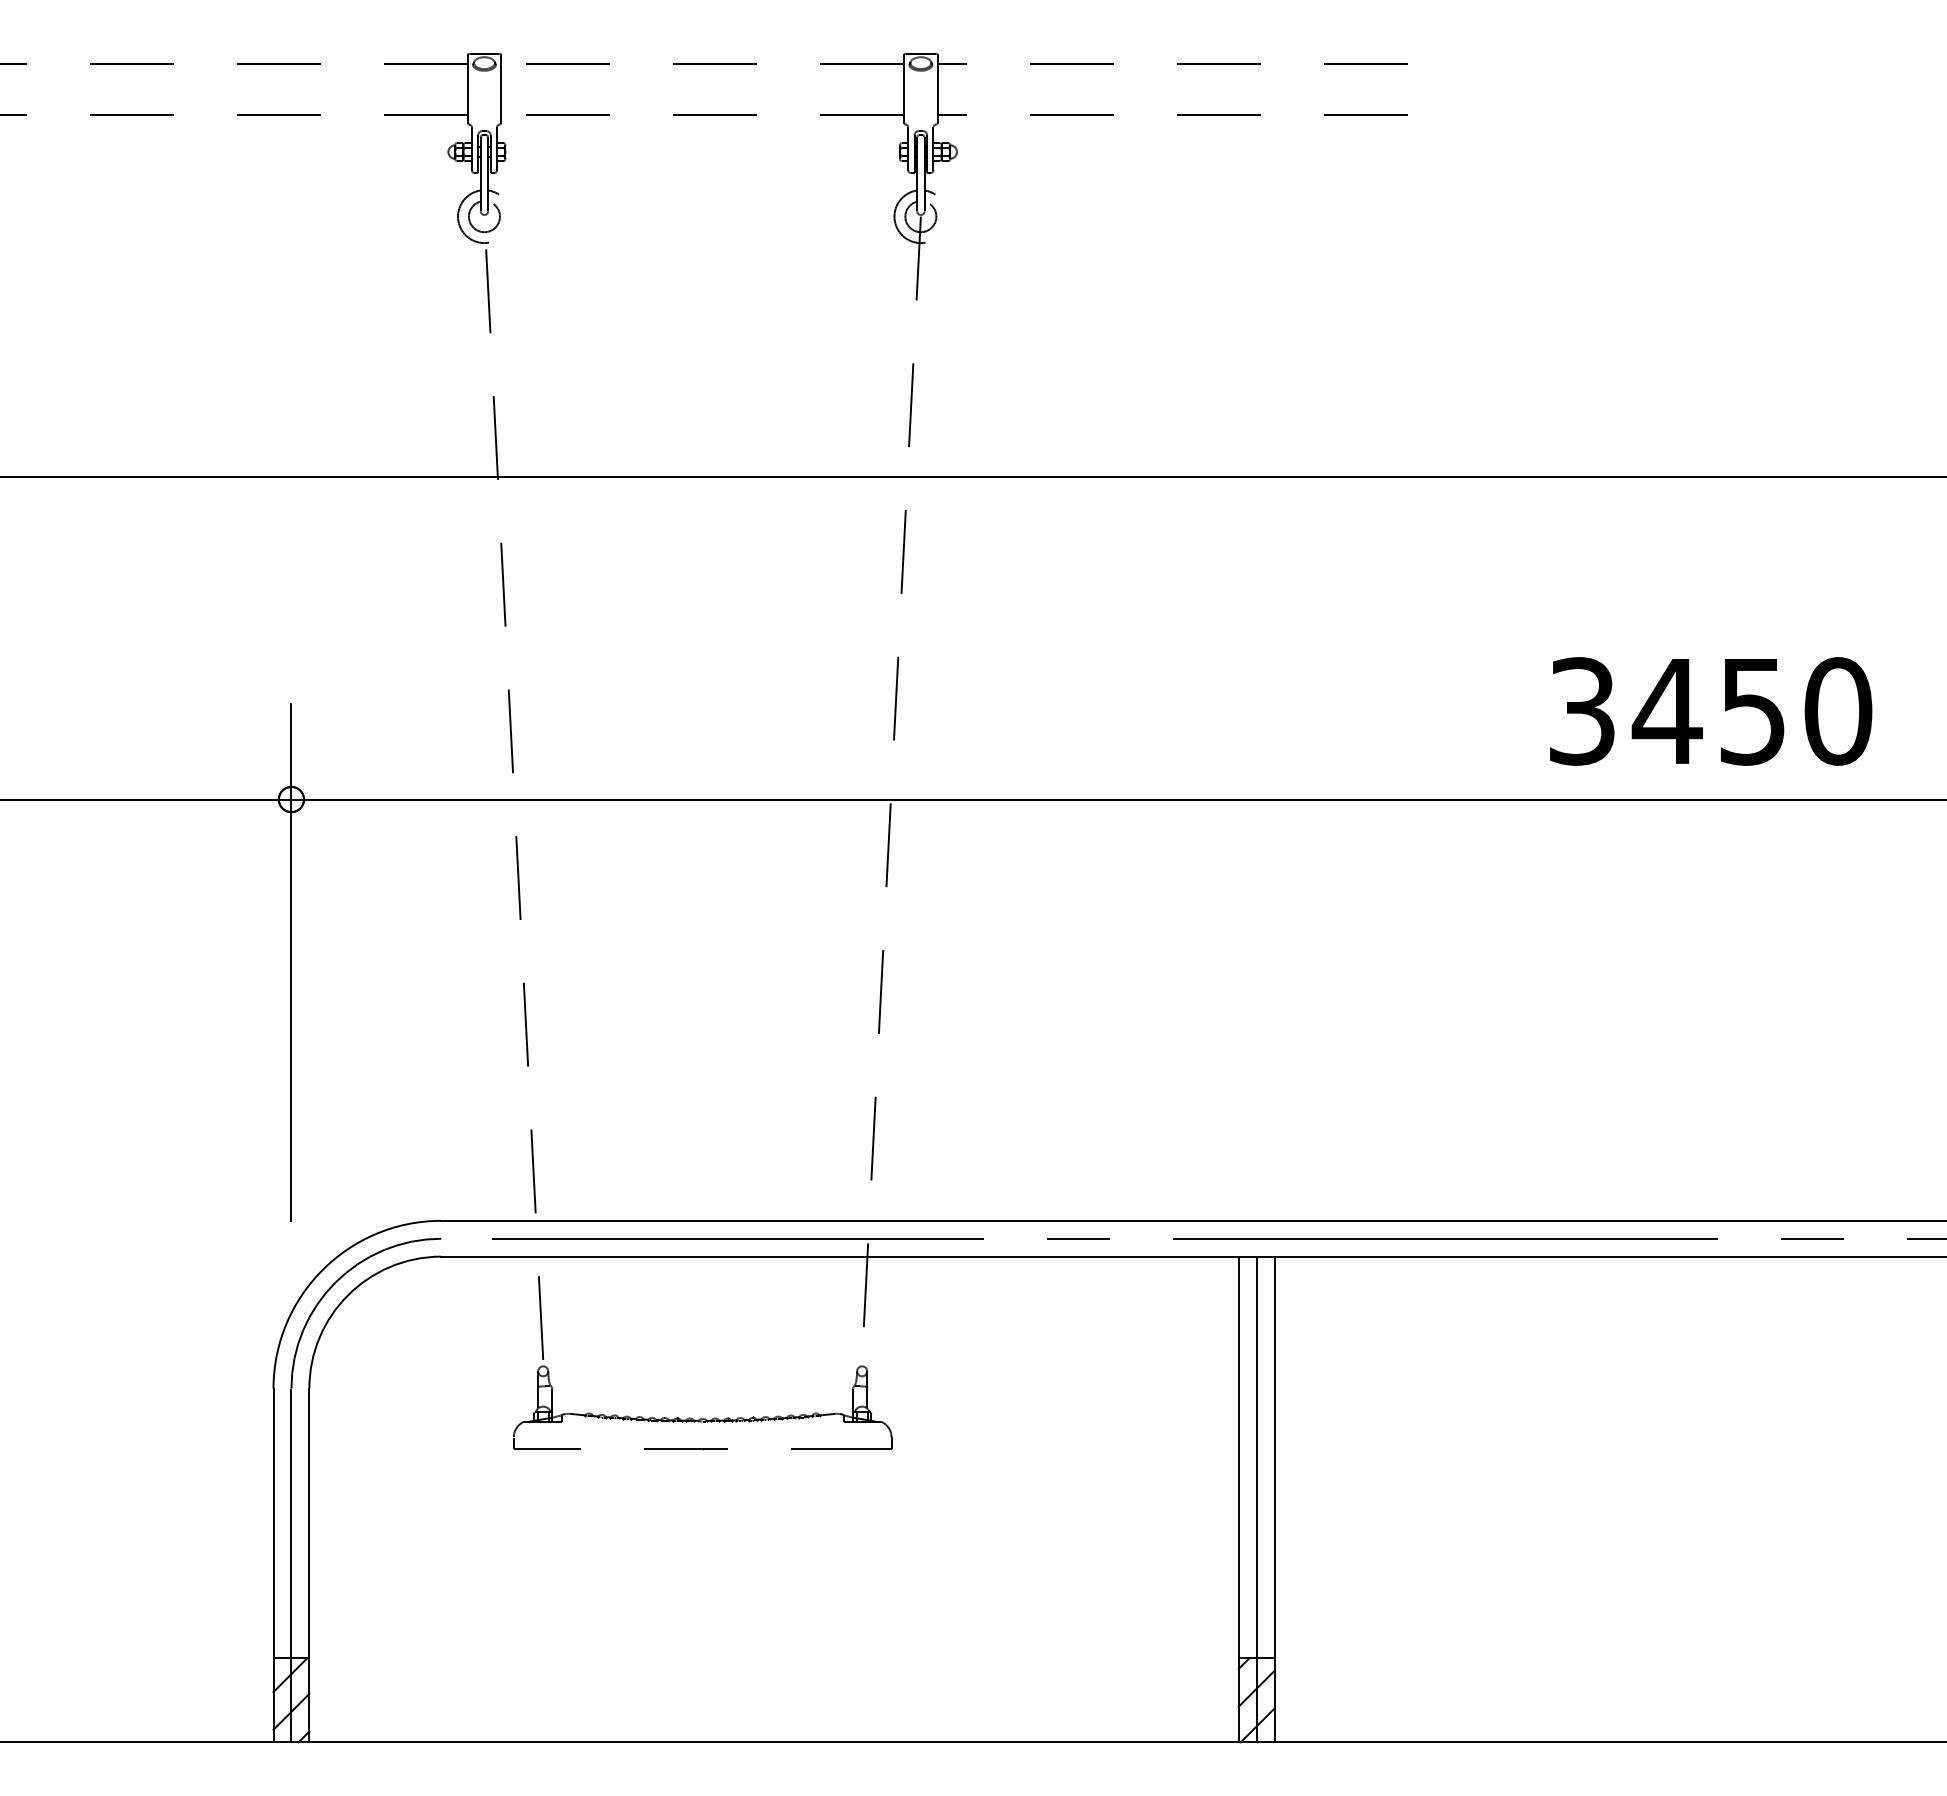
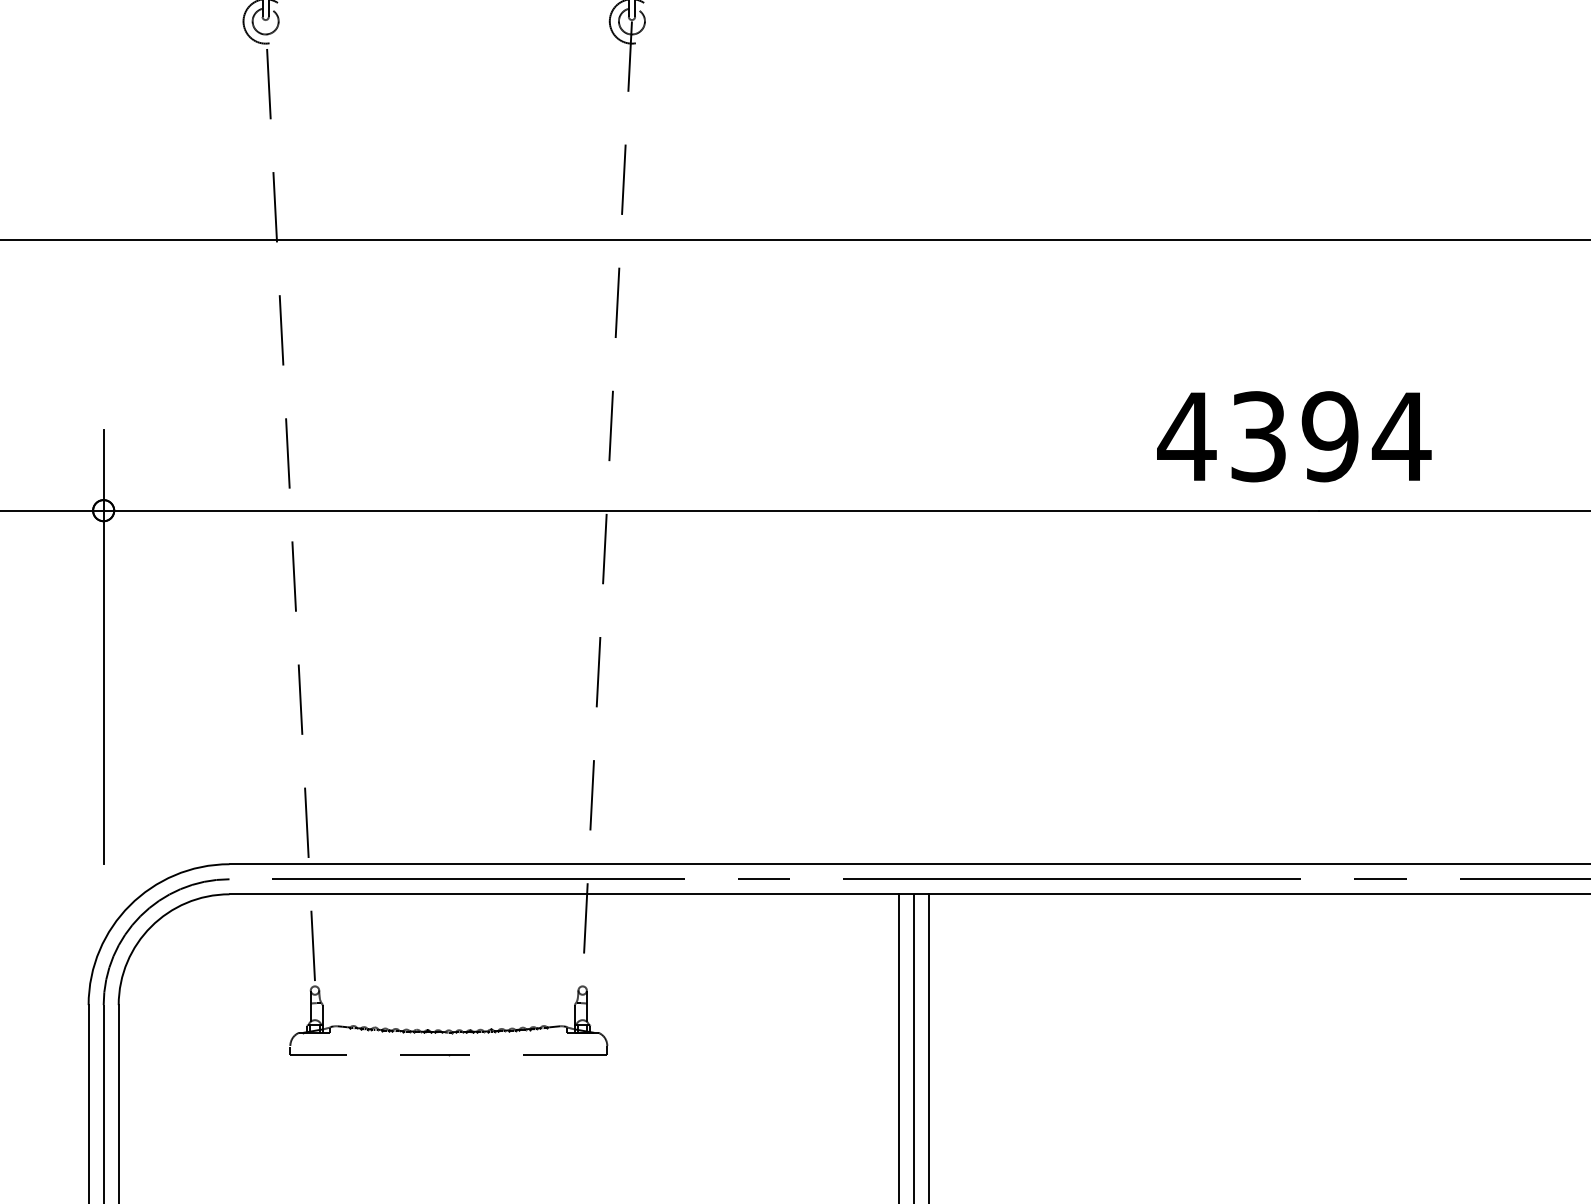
text: (1709, 711) -> (1293, 436), 3450 -> 4394

